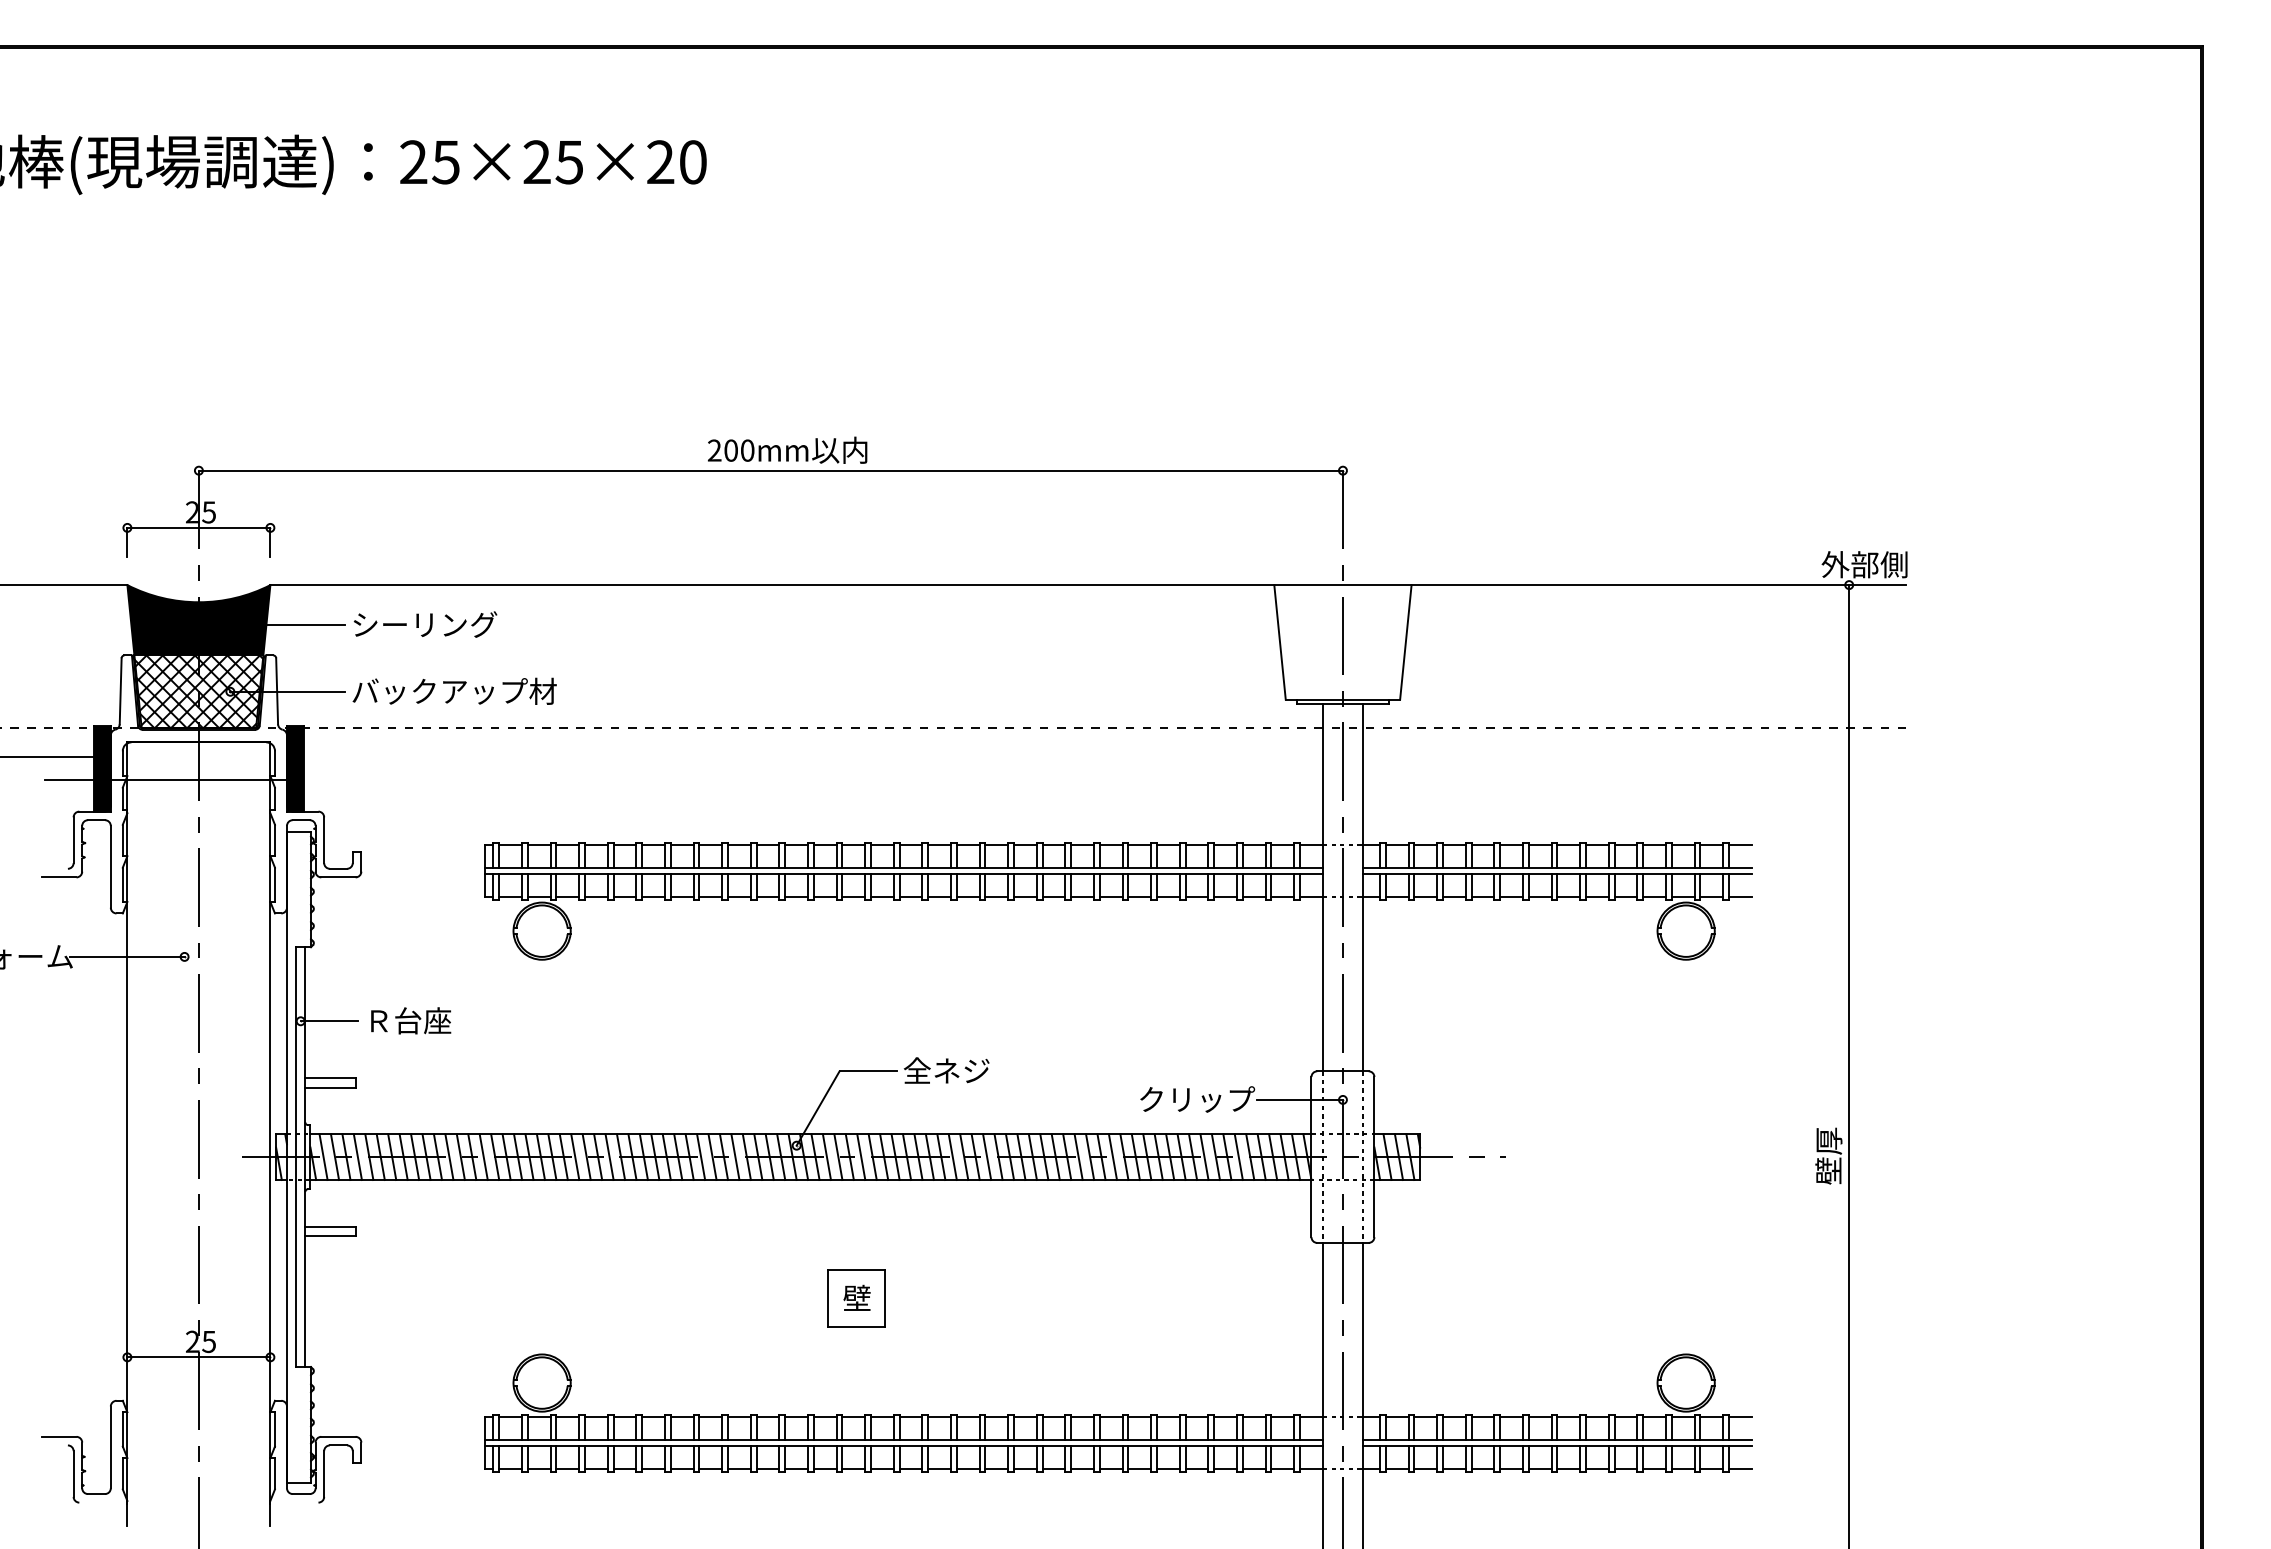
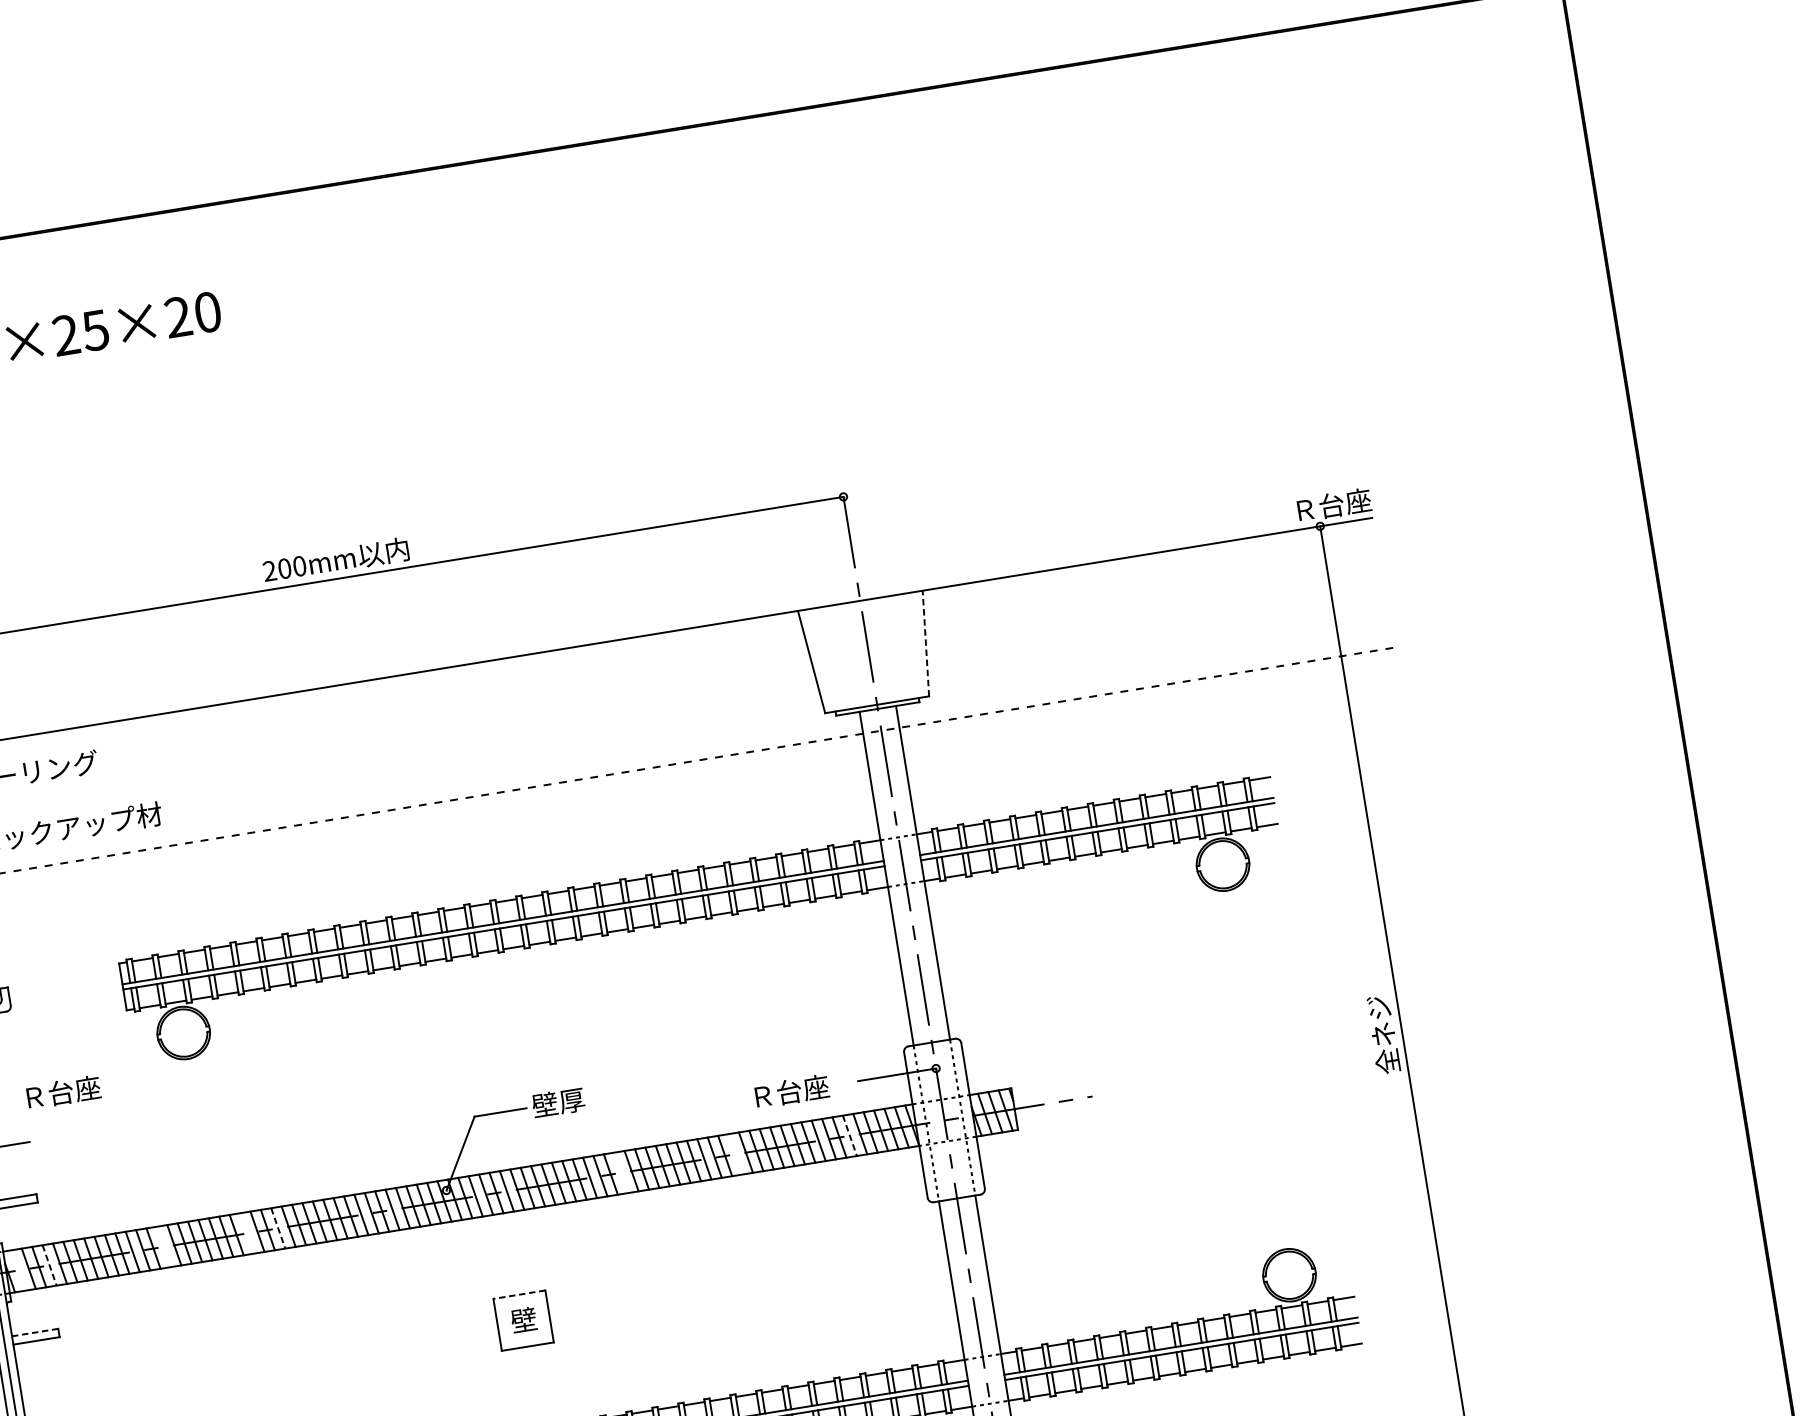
text: (1864, 564) -> (1331, 505), 外部側 -> Ｒ台座
line: (1405, 641) -> (925, 642), solid -> dashed
text: (411, 1020) -> (64, 1091), moved
text: (946, 1070) -> (571, 1100), 全ネジ -> 壁厚
text: (1197, 1099) -> (803, 1089), クリップ -> Ｒ台座
text: (1828, 1141) -> (1383, 1034), 壁厚 -> 全ネジ
line: (323, 1157) -> (18, 1270), removed
line: (357, 1157) -> (49, 1265), solid -> dashed
line: (483, 1157) -> (163, 1247), removed
line: (575, 1157) -> (247, 1233), removed
line: (609, 1157) -> (278, 1228), solid -> dashed
line: (987, 1157) -> (621, 1173), removed
line: (1112, 1157) -> (735, 1154), removed
line: (1238, 1157) -> (849, 1136), solid -> dashed
line: (330, 1226) -> (34, 1332), solid -> dashed
line: (856, 1270) -> (519, 1295), solid -> dashed

